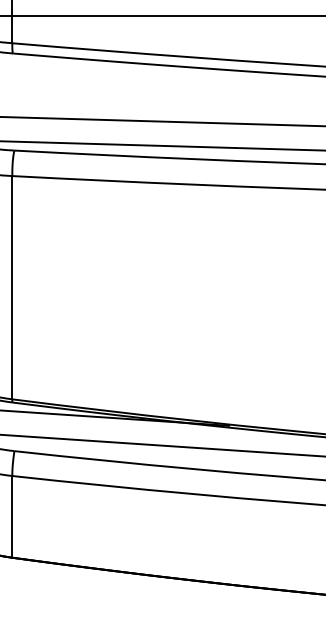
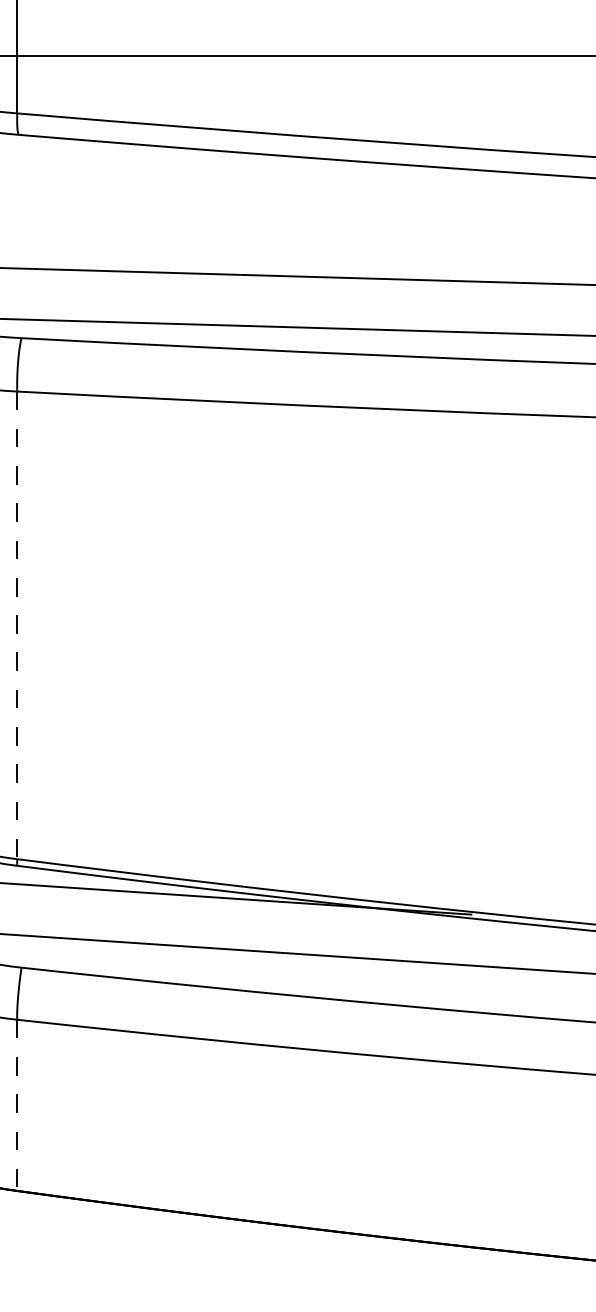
line: (12, 287) -> (17, 624), solid -> dashed
line: (12, 516) -> (17, 1104), solid -> dashed

